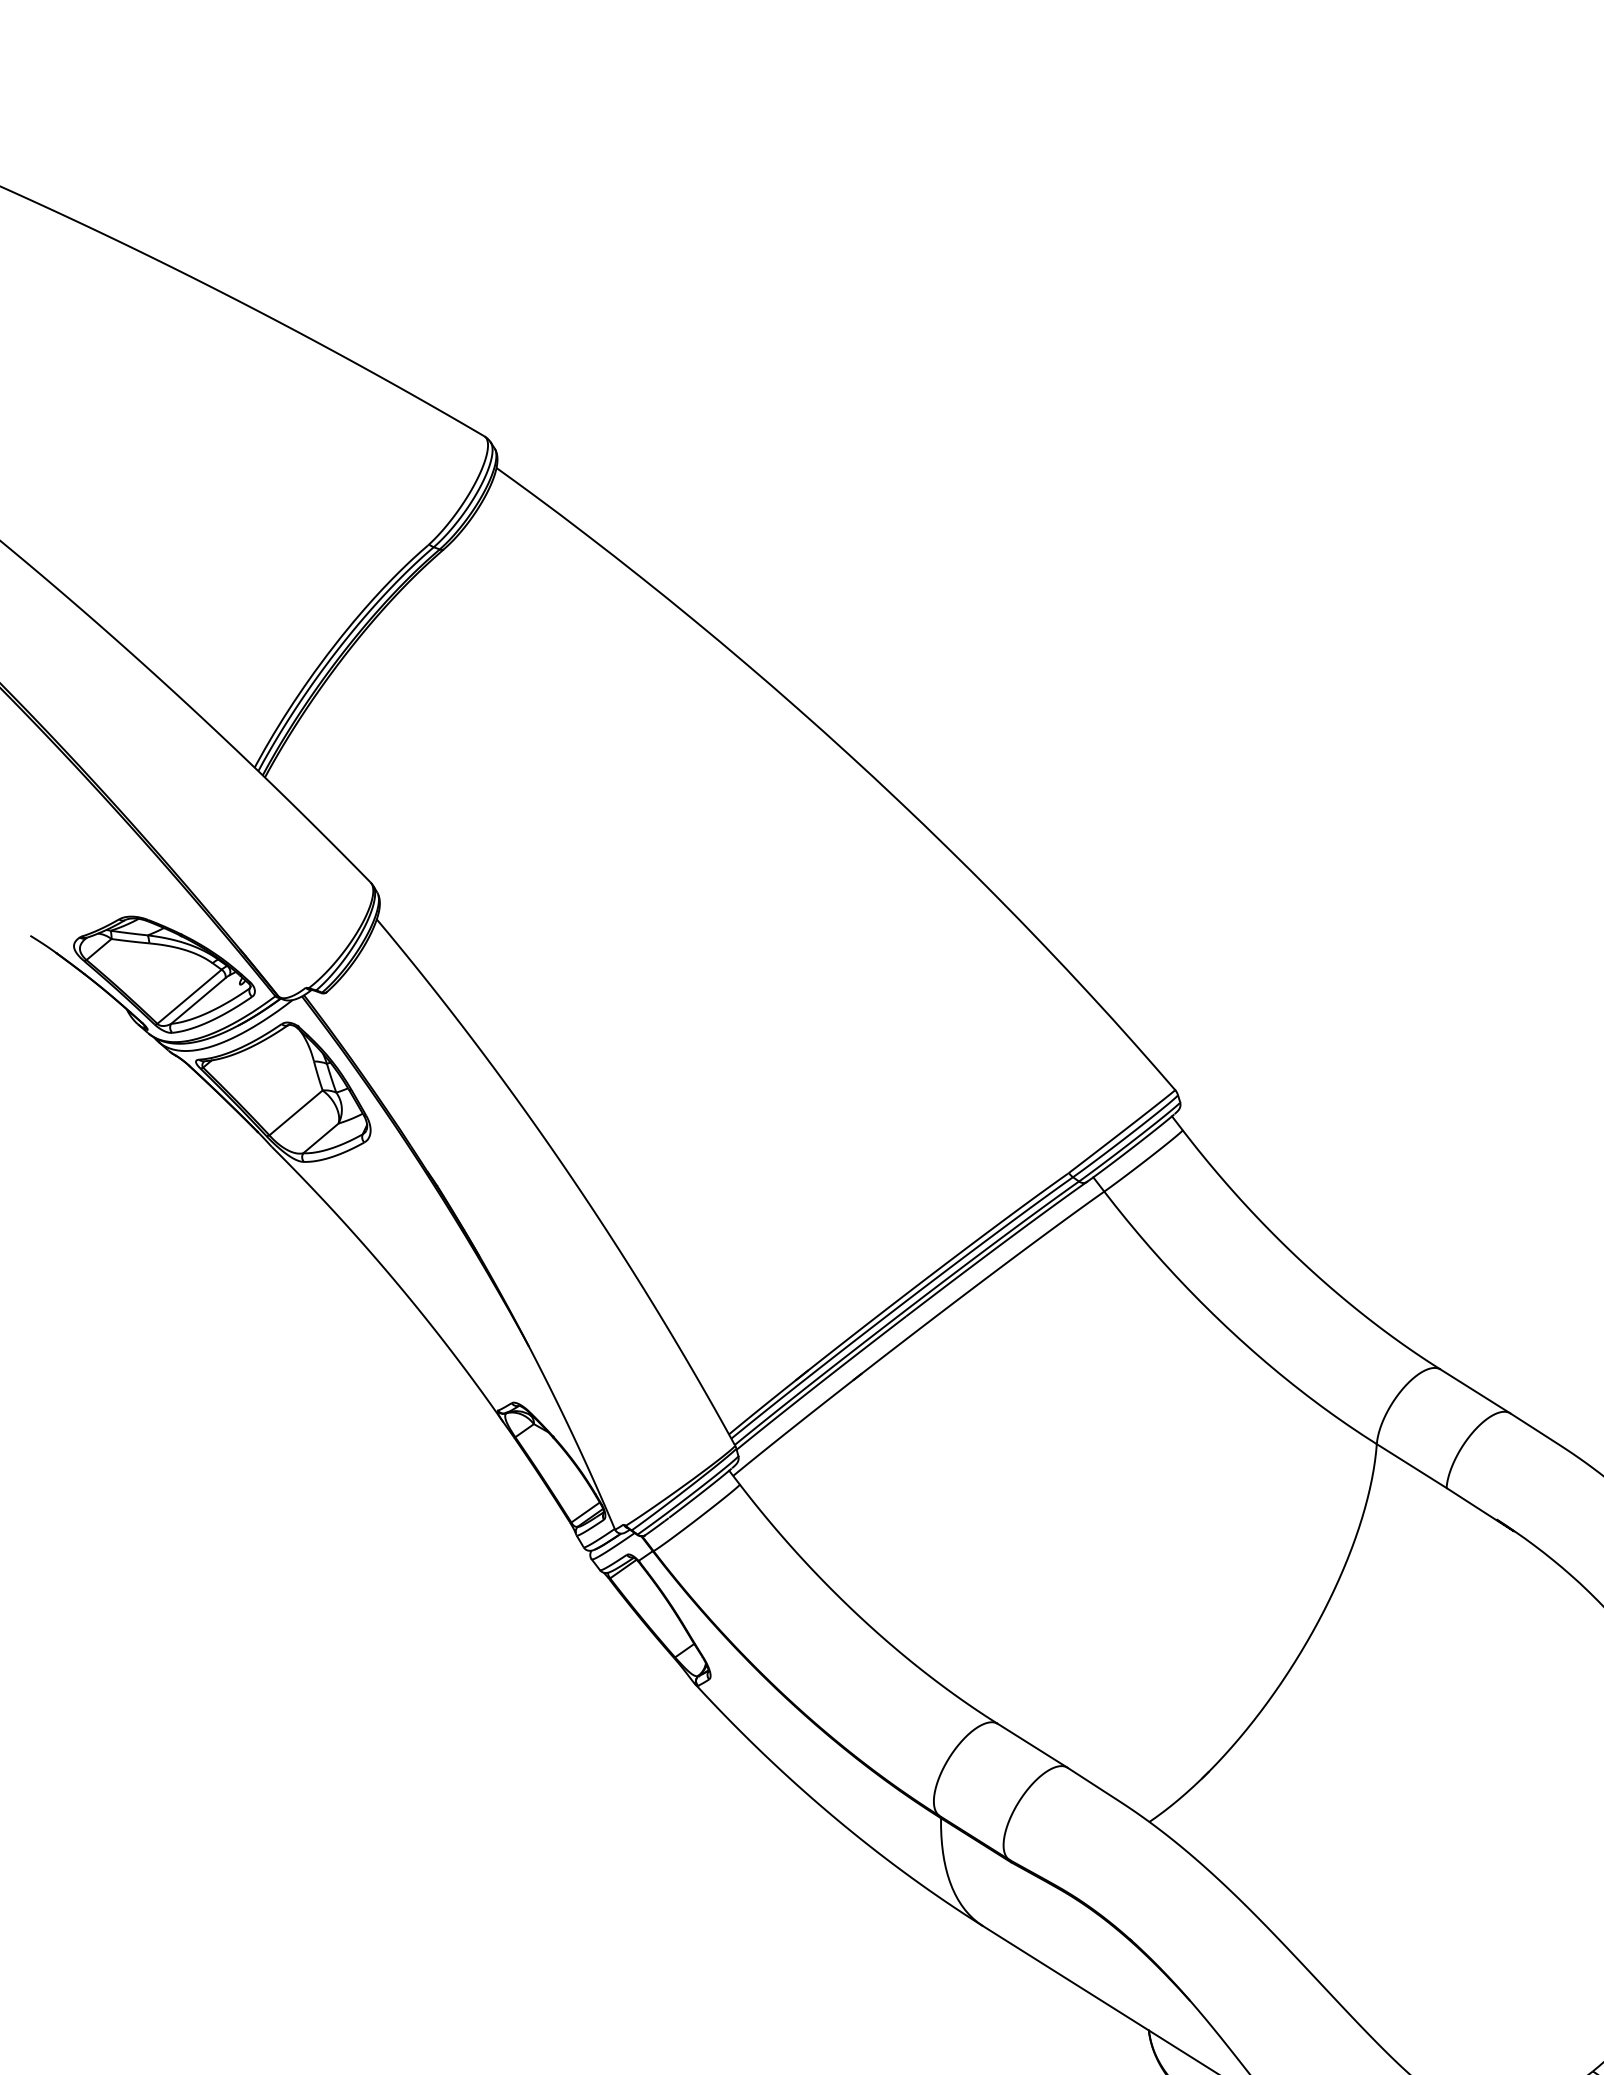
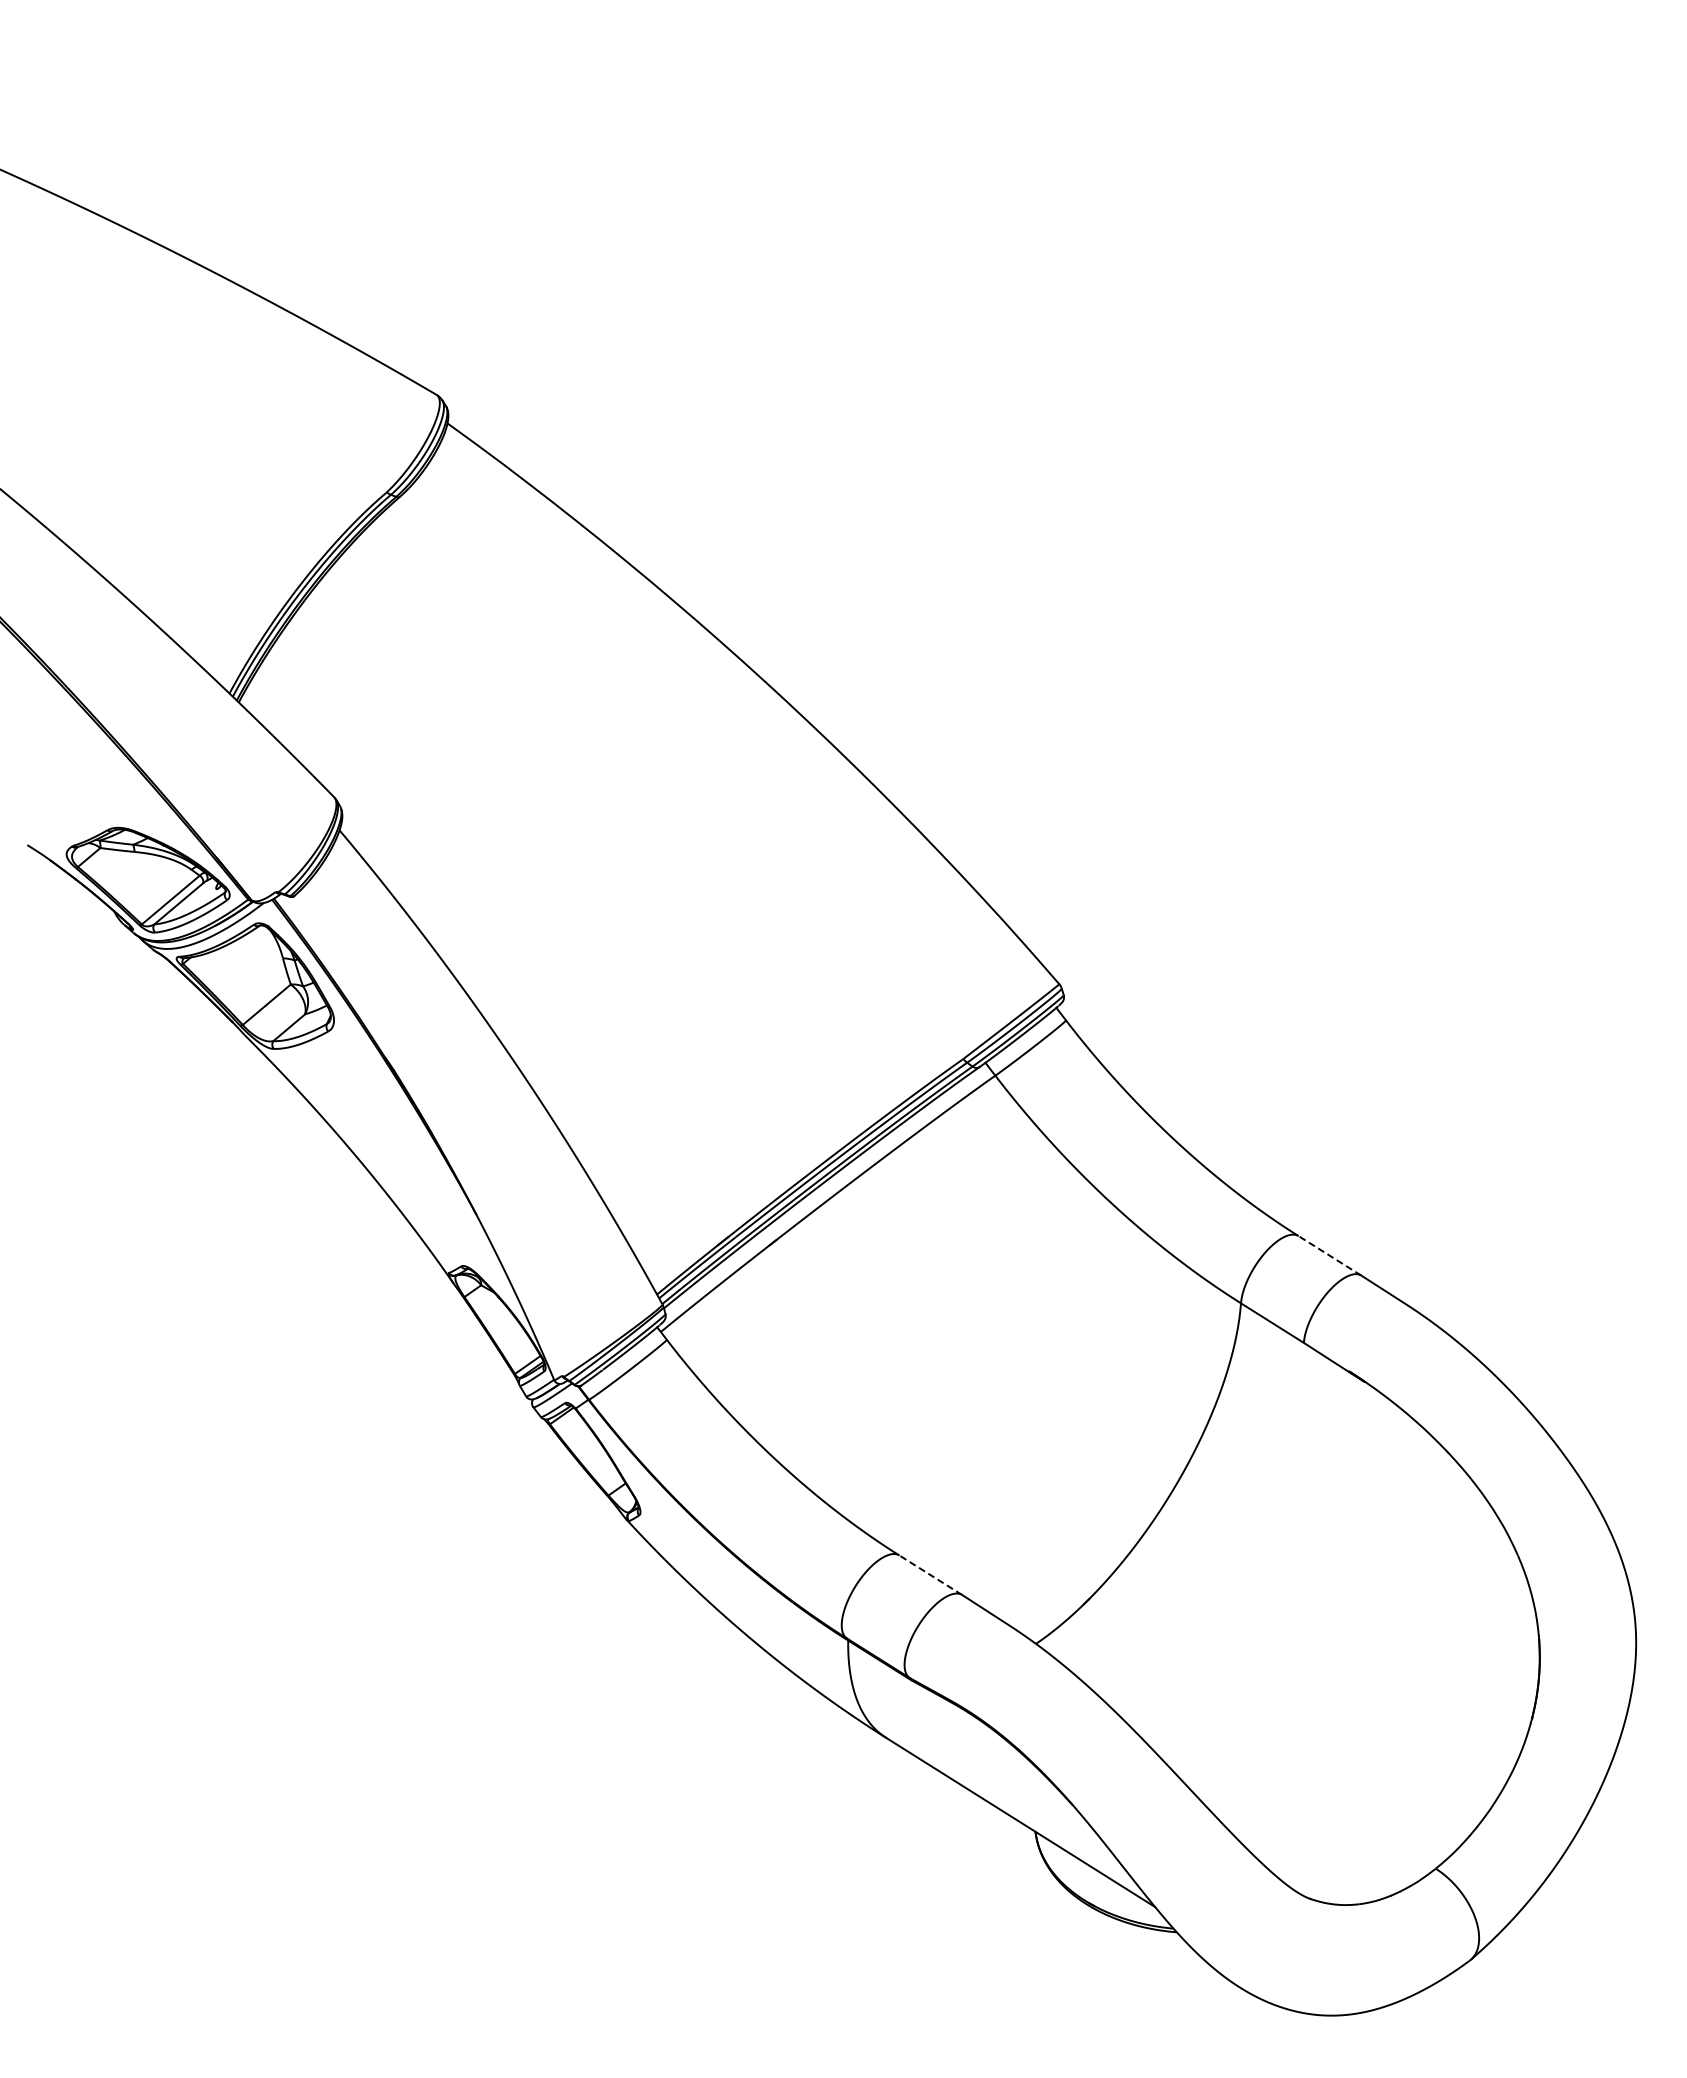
line: (1475, 1391) -> (1329, 1255), solid -> dashed
line: (1032, 1744) -> (930, 1574), solid -> dashed

